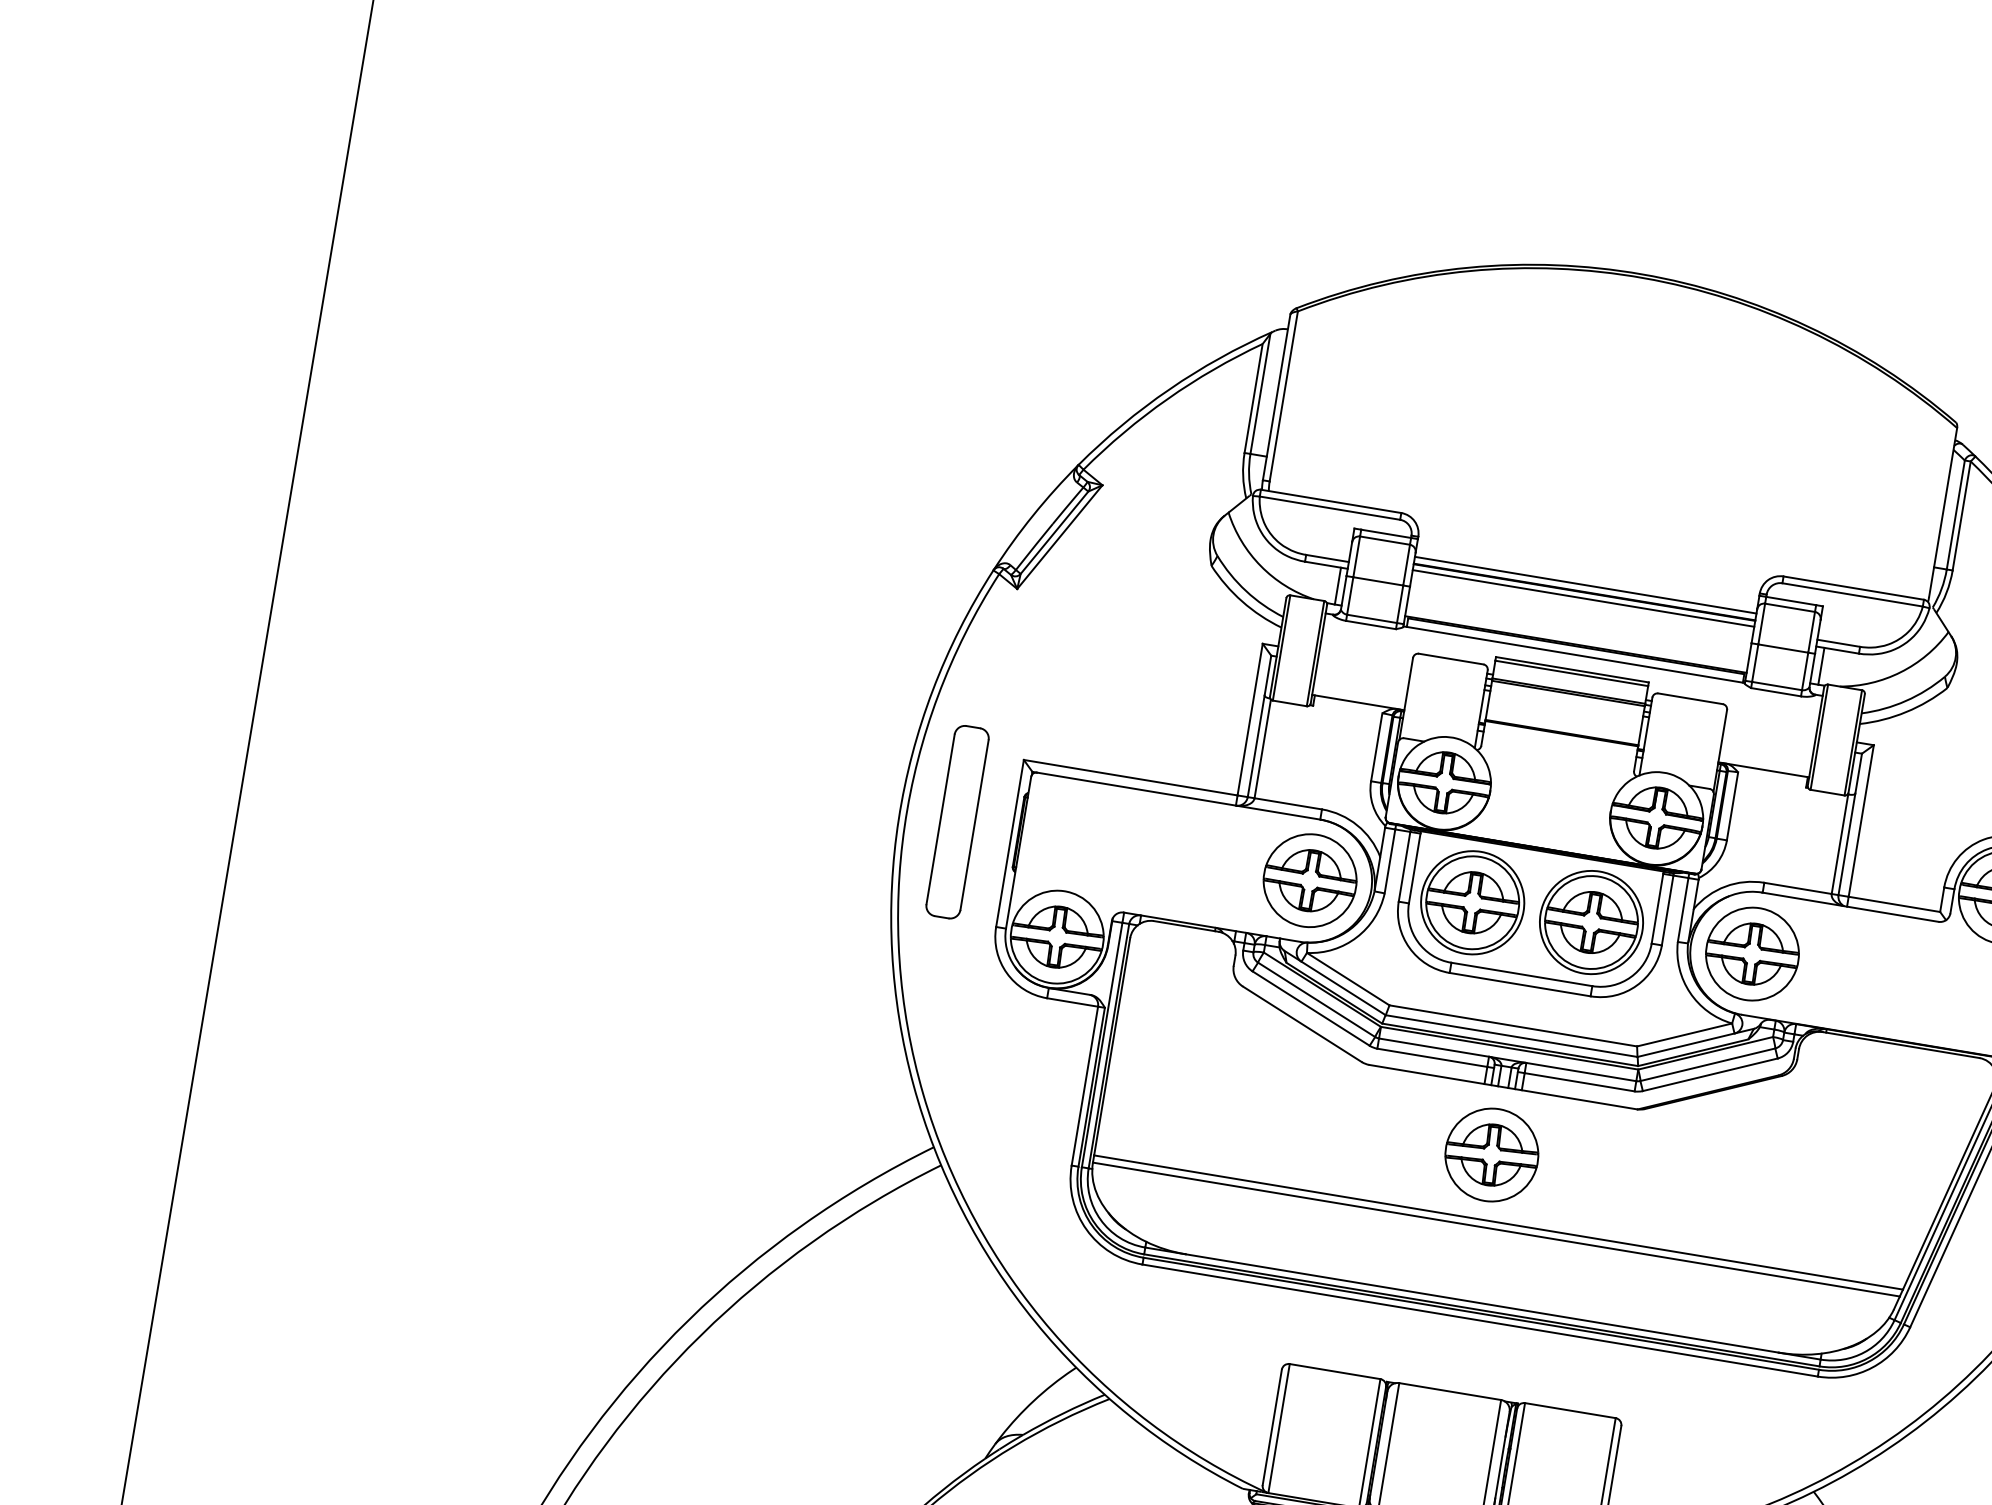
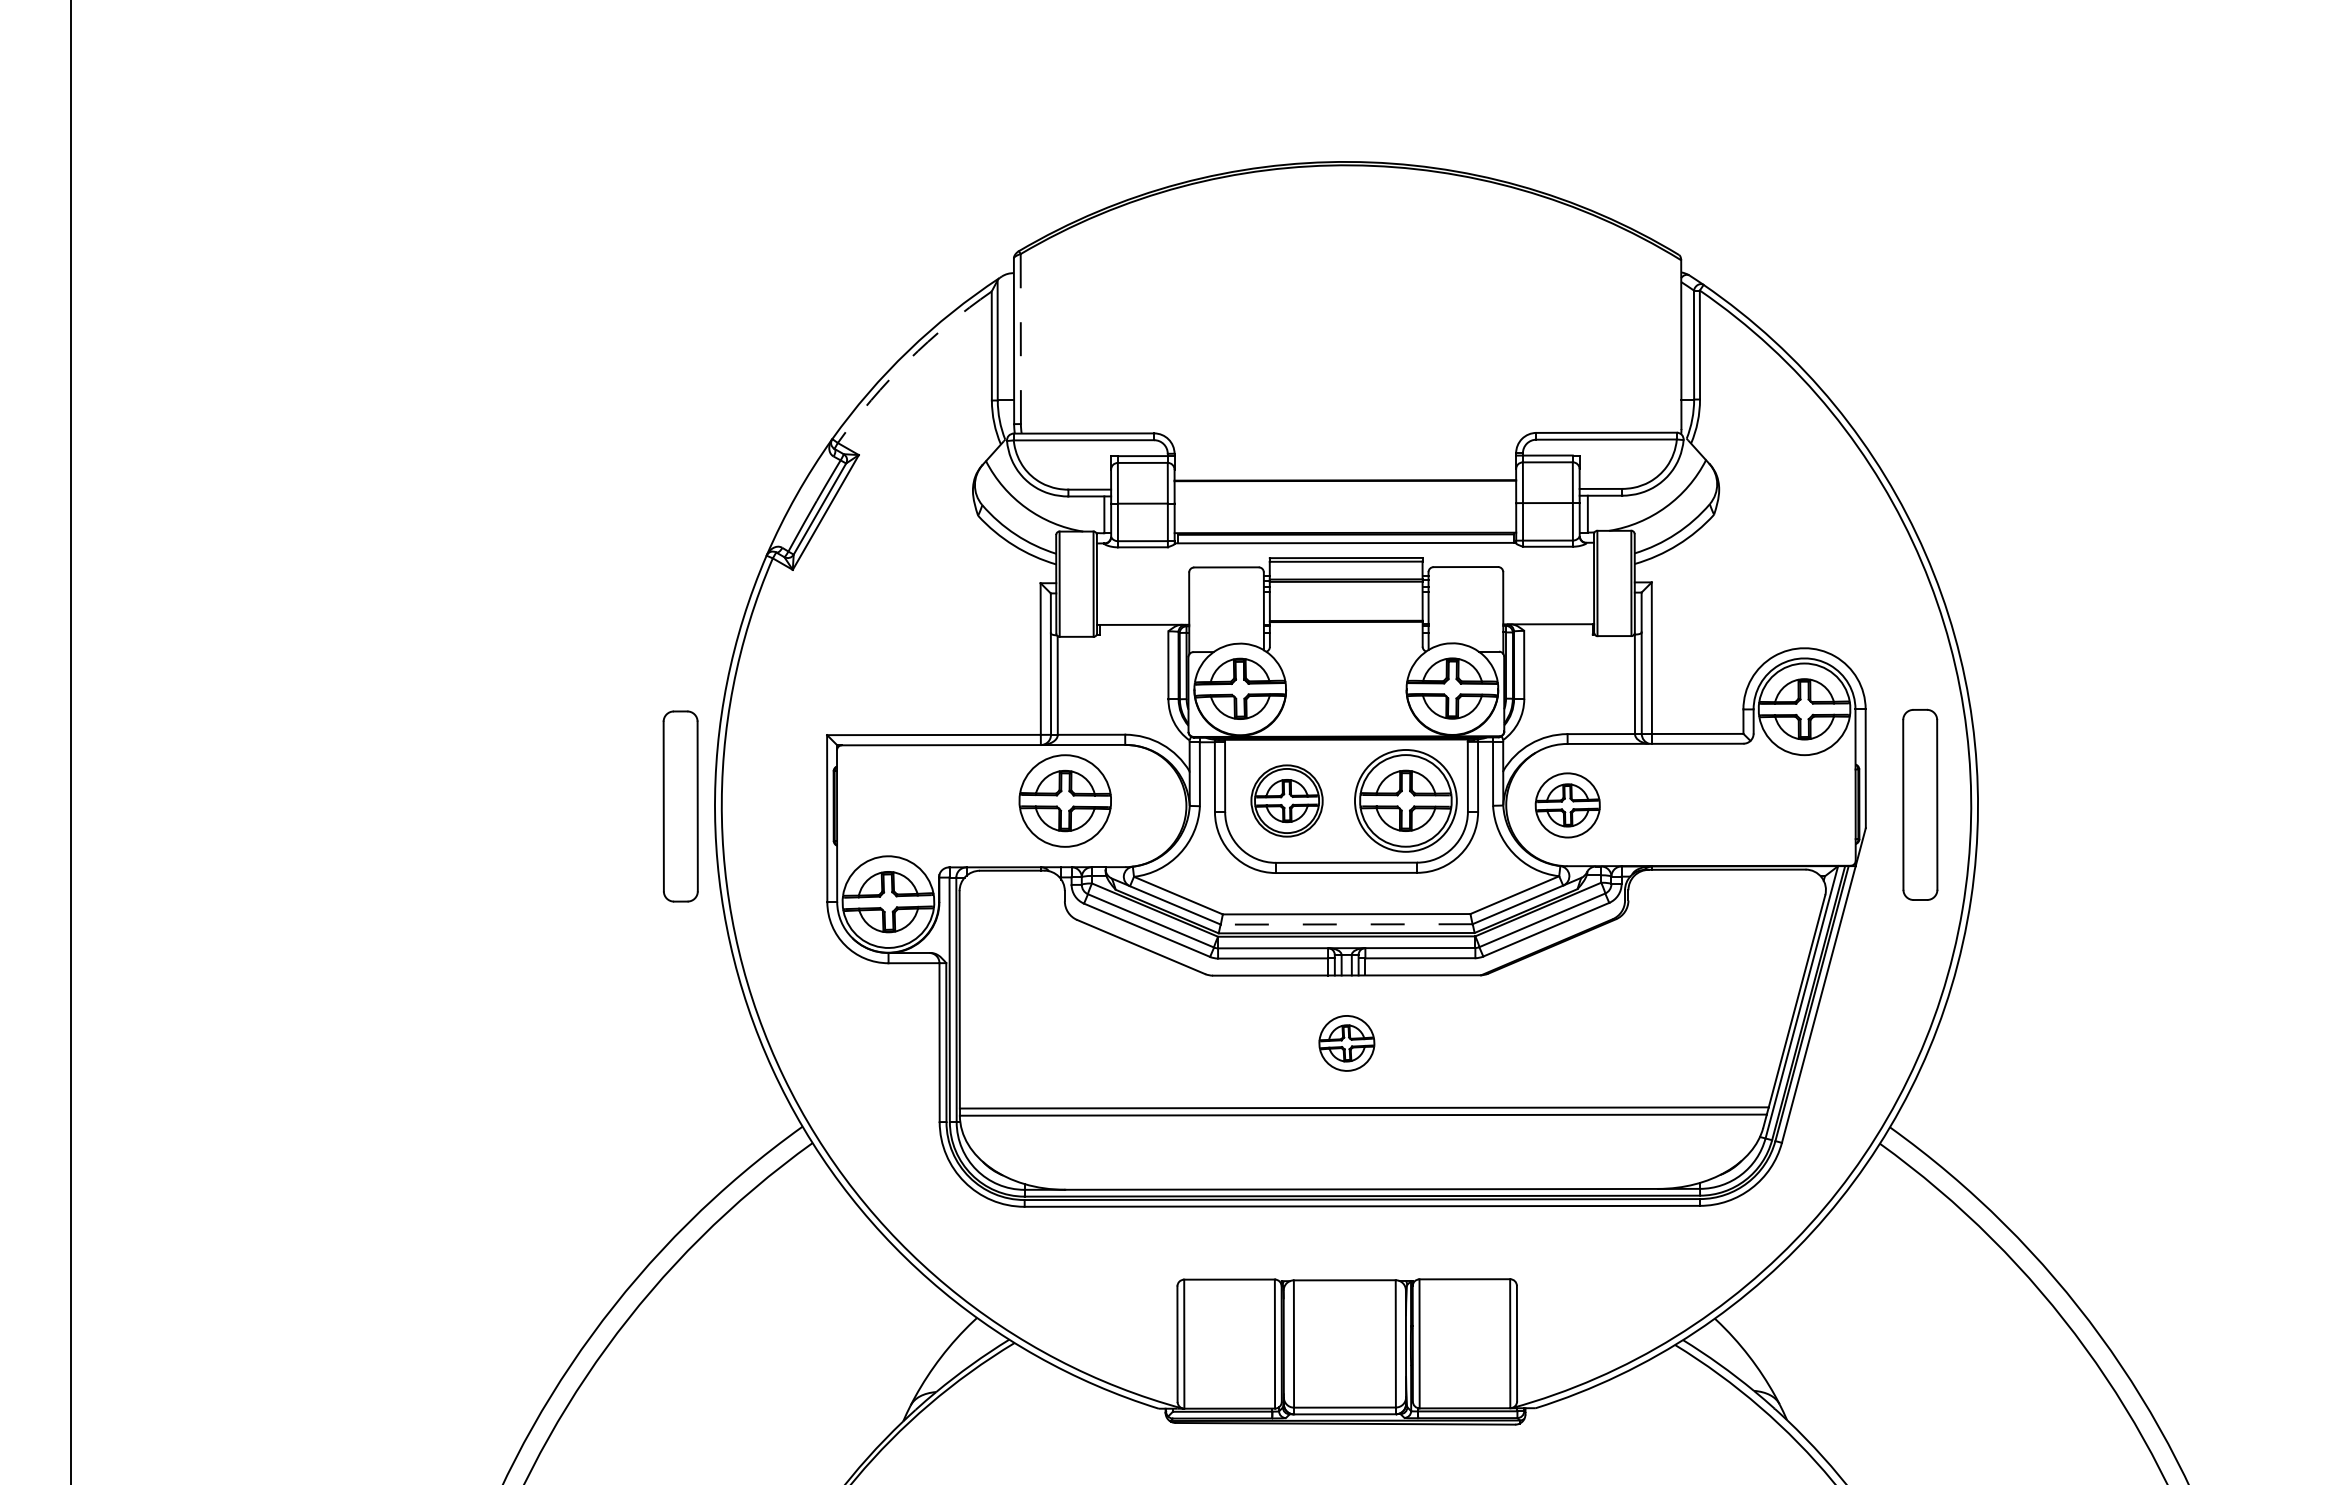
line: (1283, 396) -> (1020, 339), solid -> dashed
arc: (1167, 399) -> (908, 360), solid -> dashed
line: (1585, 585) -> (1345, 473), removed
line: (1583, 598) -> (1345, 486), removed
part: (957, 822) -> (680, 806), moved
part: (1309, 880) -> (1064, 800), moved
part: (1472, 902) -> (1286, 800), size x0.7
part: (1752, 954) -> (1567, 805), size x0.7
line: (1511, 1036) -> (1346, 924), solid -> dashed
part: (1491, 1155) -> (1346, 1043), size x0.6

